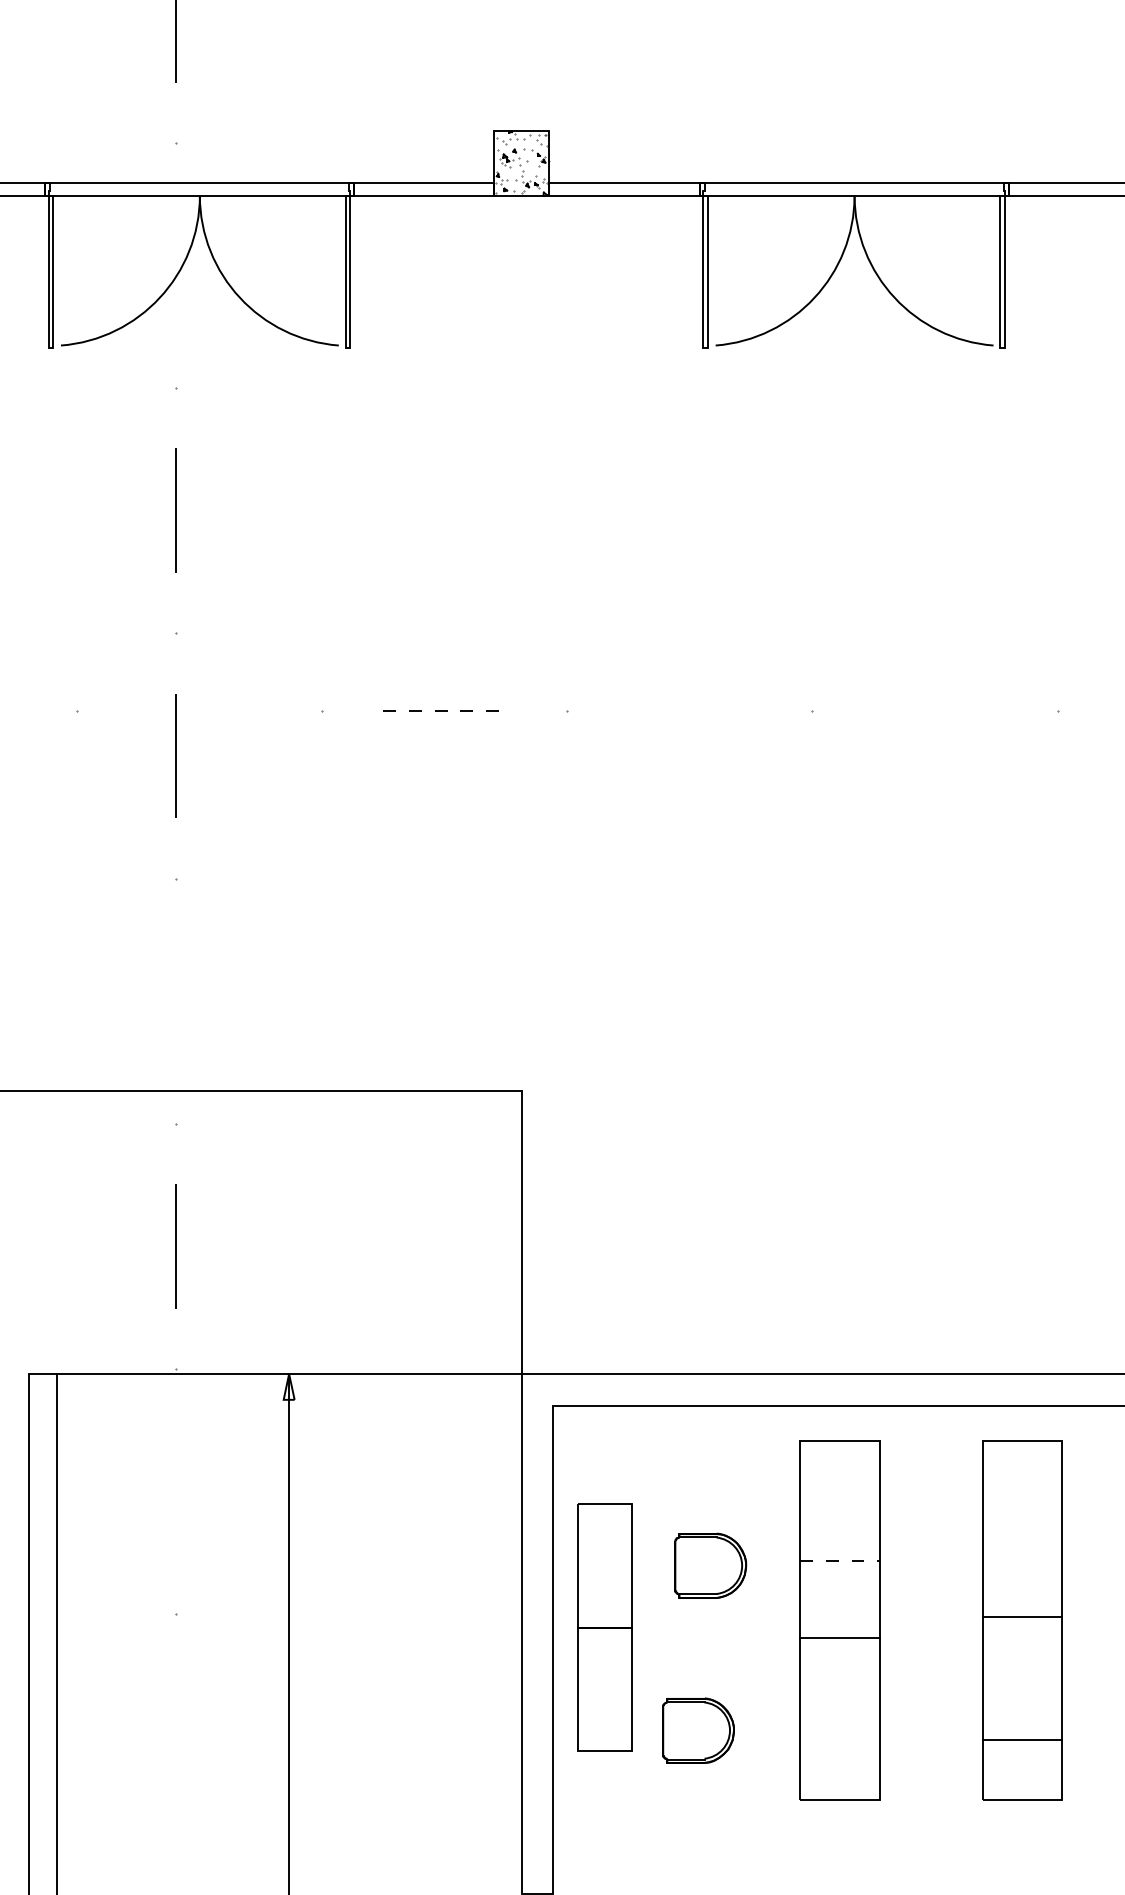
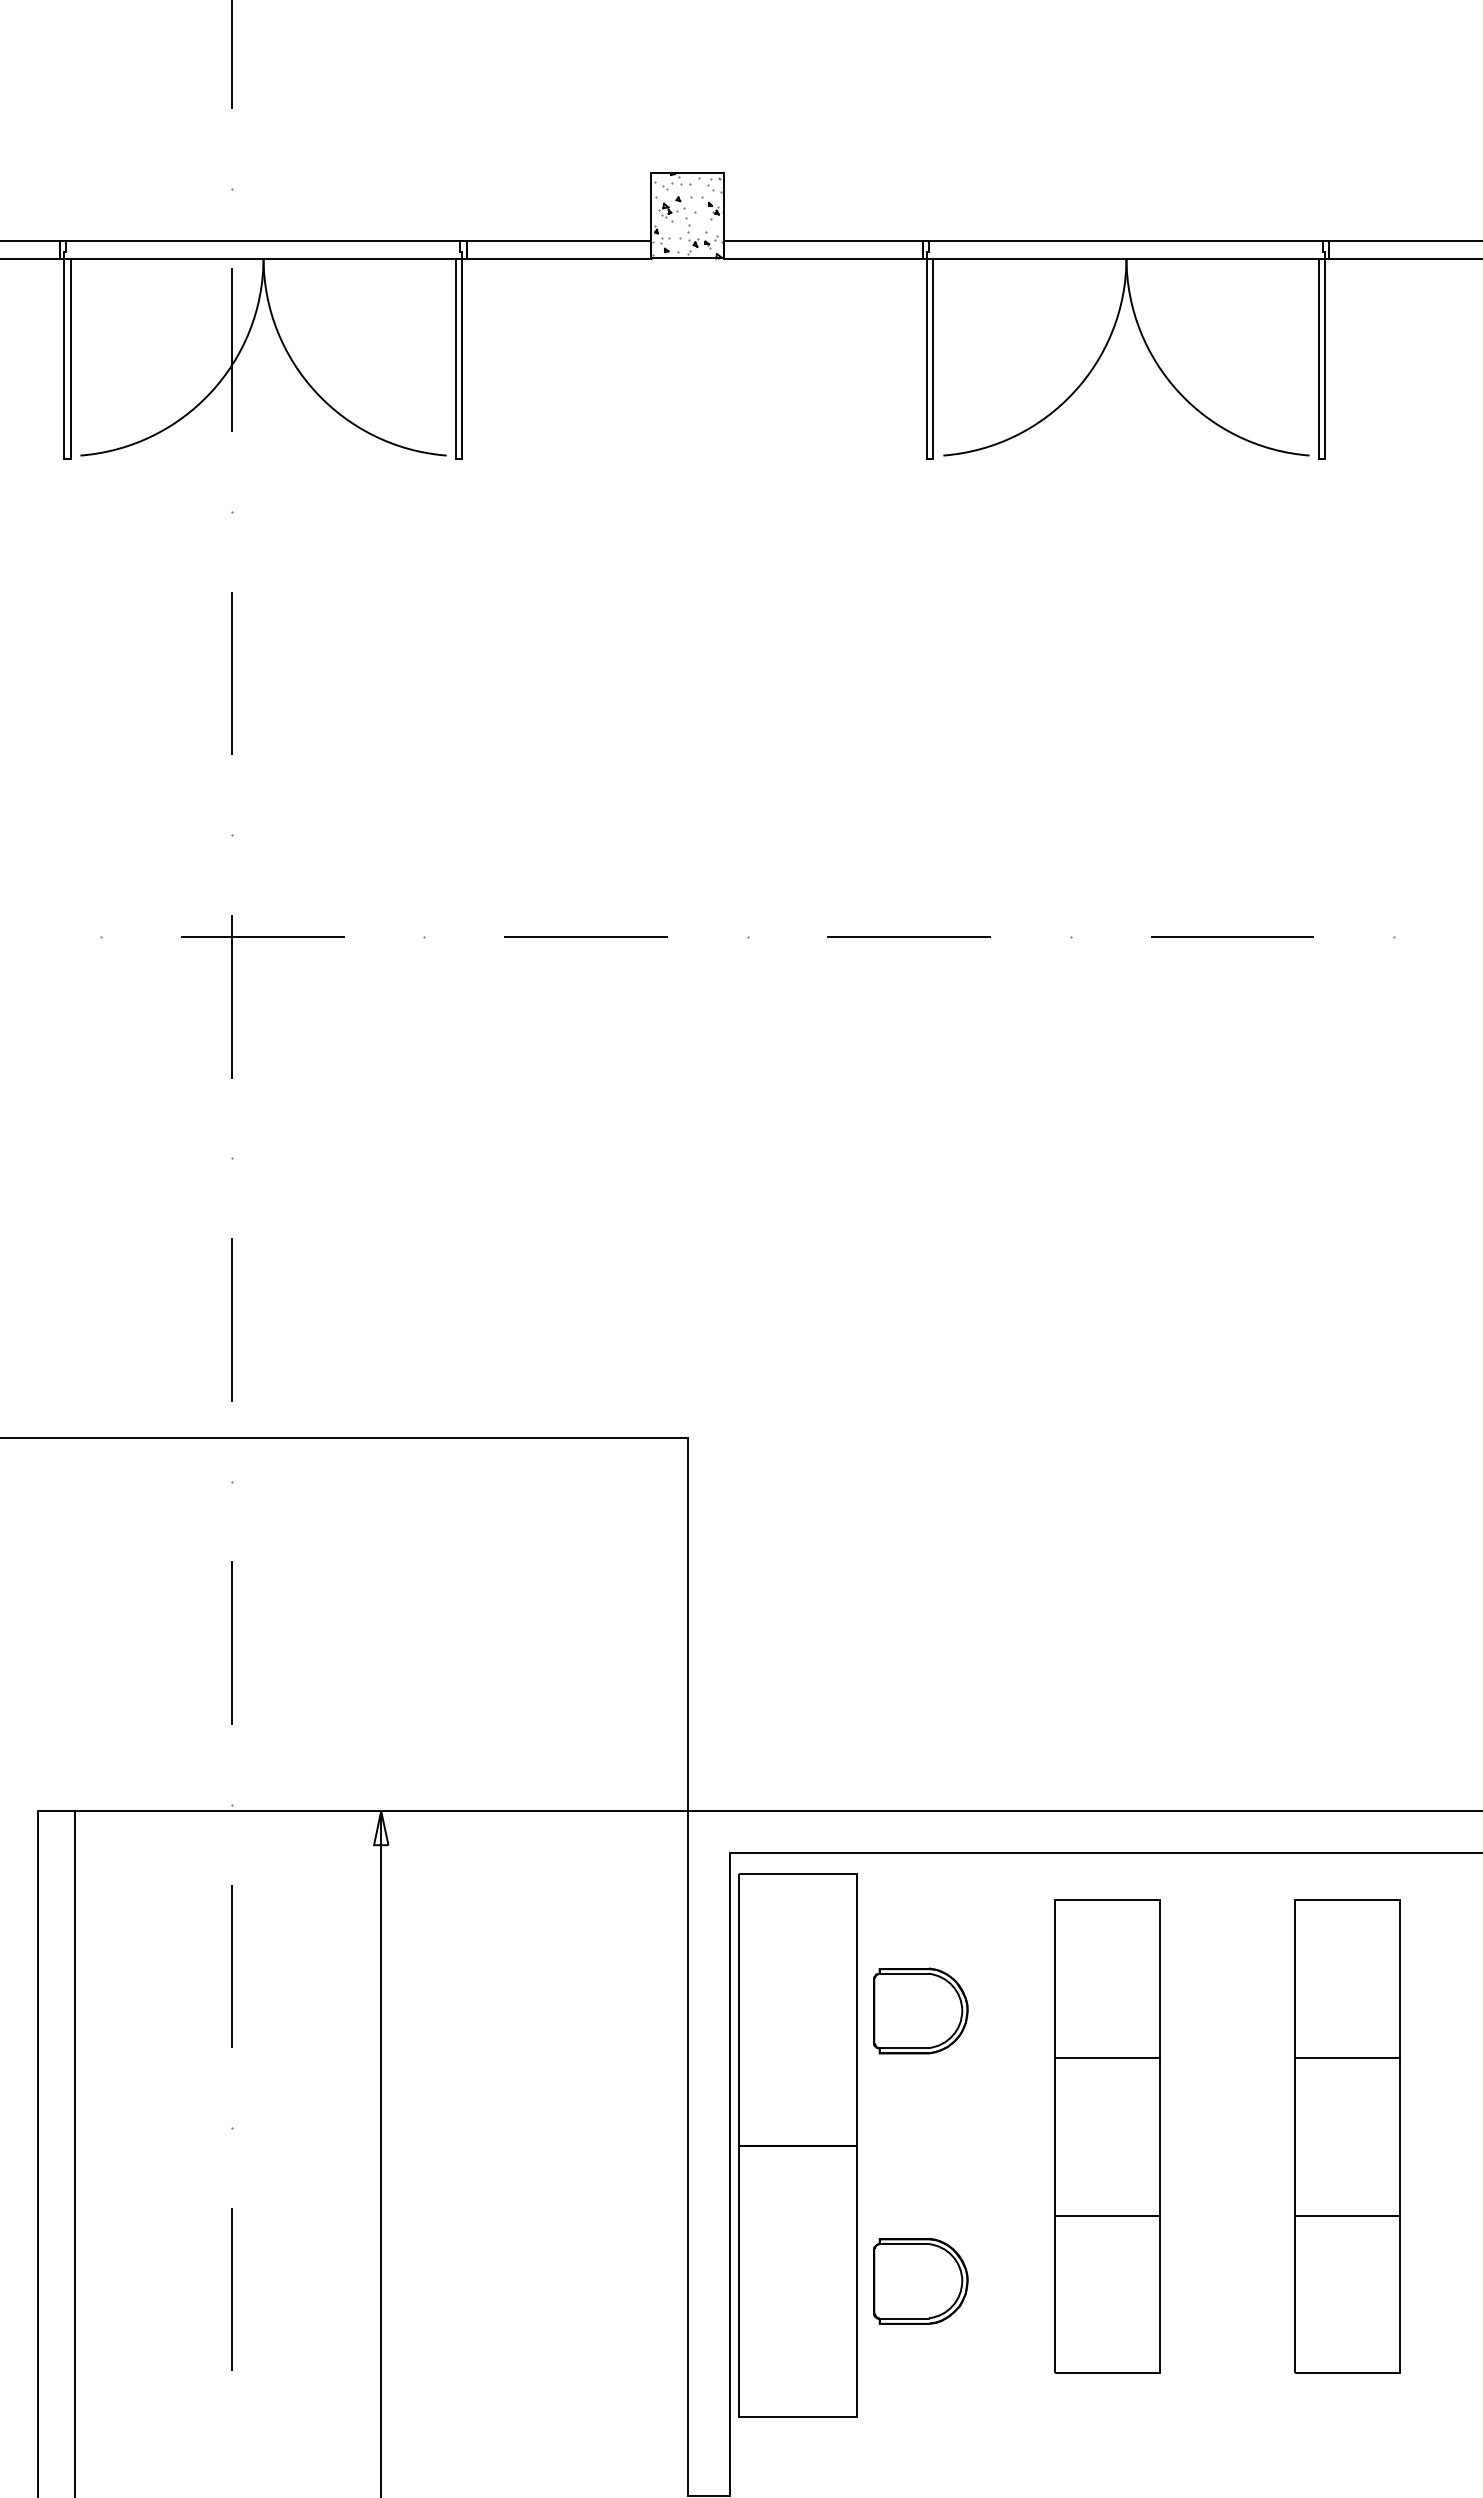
line: (176, 265) -> (232, 349), added
line: (199, 711) -> (262, 937), added
line: (444, 711) -> (585, 937), dashed -> solid
line: (689, 711) -> (909, 937), added
line: (935, 711) -> (1232, 937), added
line: (175, 1000) -> (231, 1319), added
line: (176, 1491) -> (232, 1966), added
line: (840, 1561) -> (1107, 2058), dashed -> solid
part: (710, 1565) -> (920, 2010), moved
line: (1022, 1617) -> (1347, 2058), moved
part: (604, 1627) -> (797, 2145), size x1.67
line: (839, 1638) -> (1106, 2216), moved
line: (175, 1736) -> (231, 2289), added
line: (1022, 1739) -> (1347, 2216), moved

